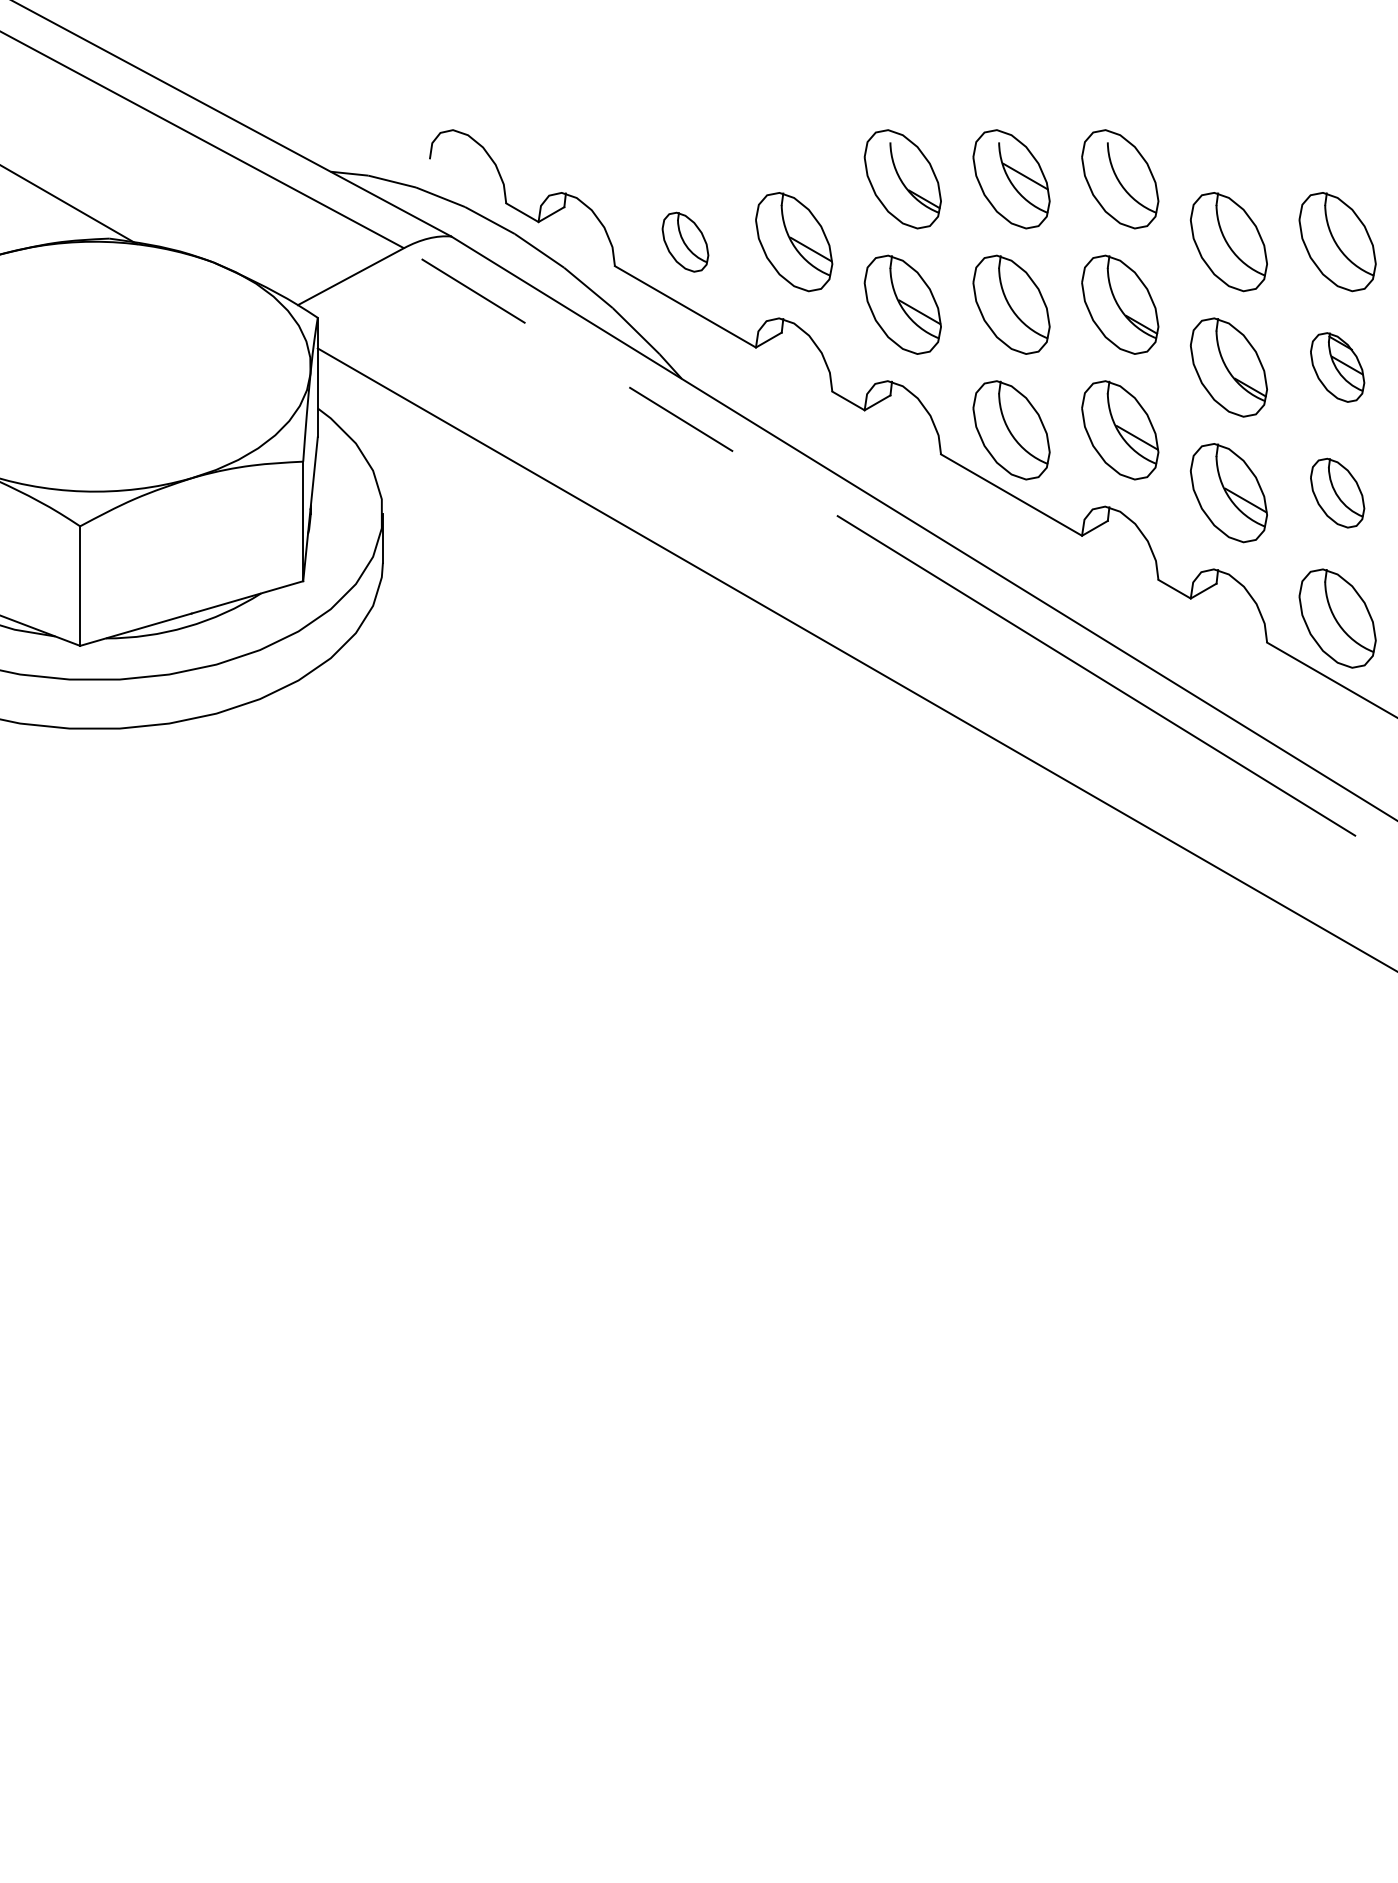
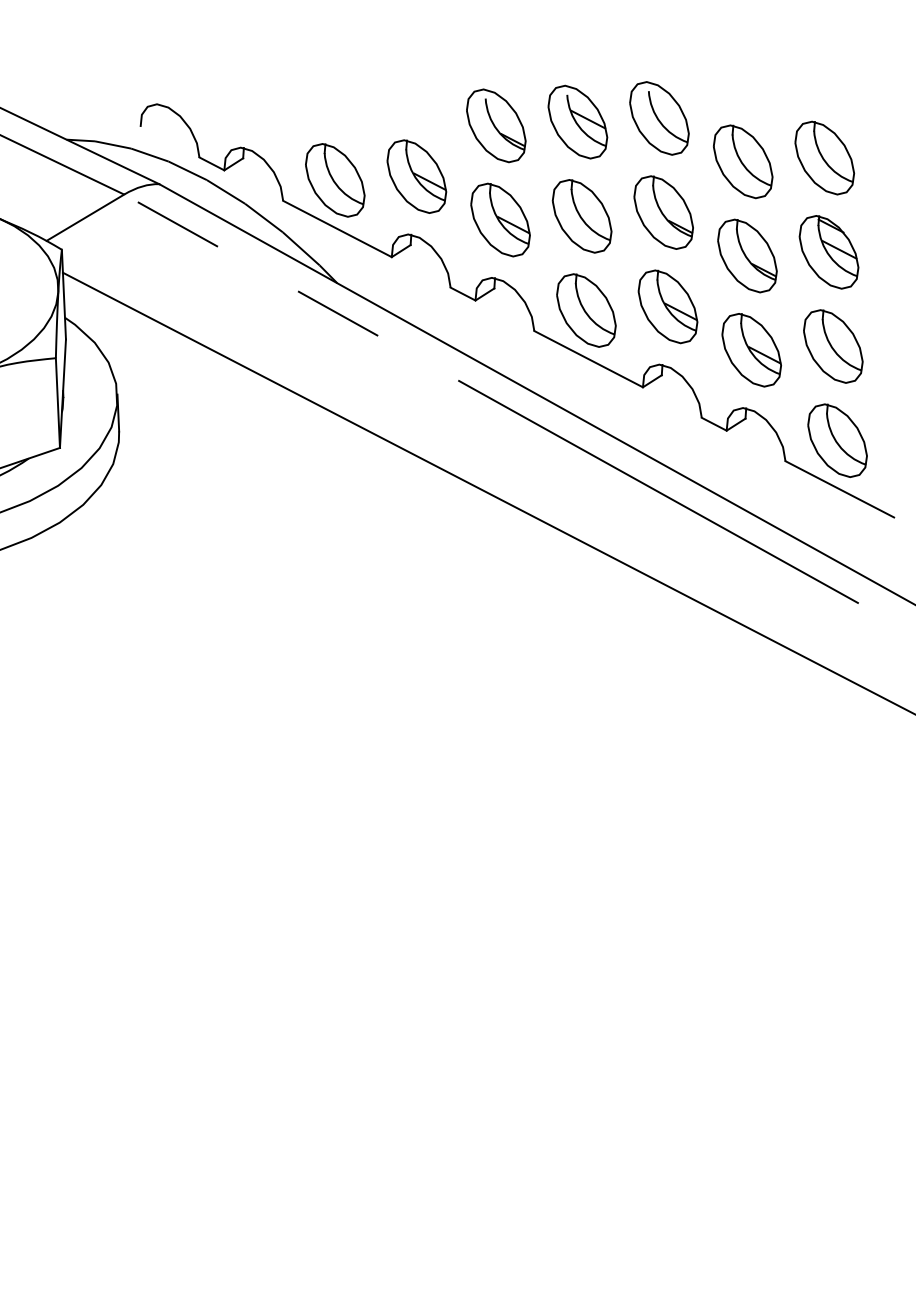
part: (685, 242) -> (335, 180), size x1.67
part: (1337, 367) -> (828, 252), size x1.43
part: (1337, 493) -> (833, 346), size x1.43

